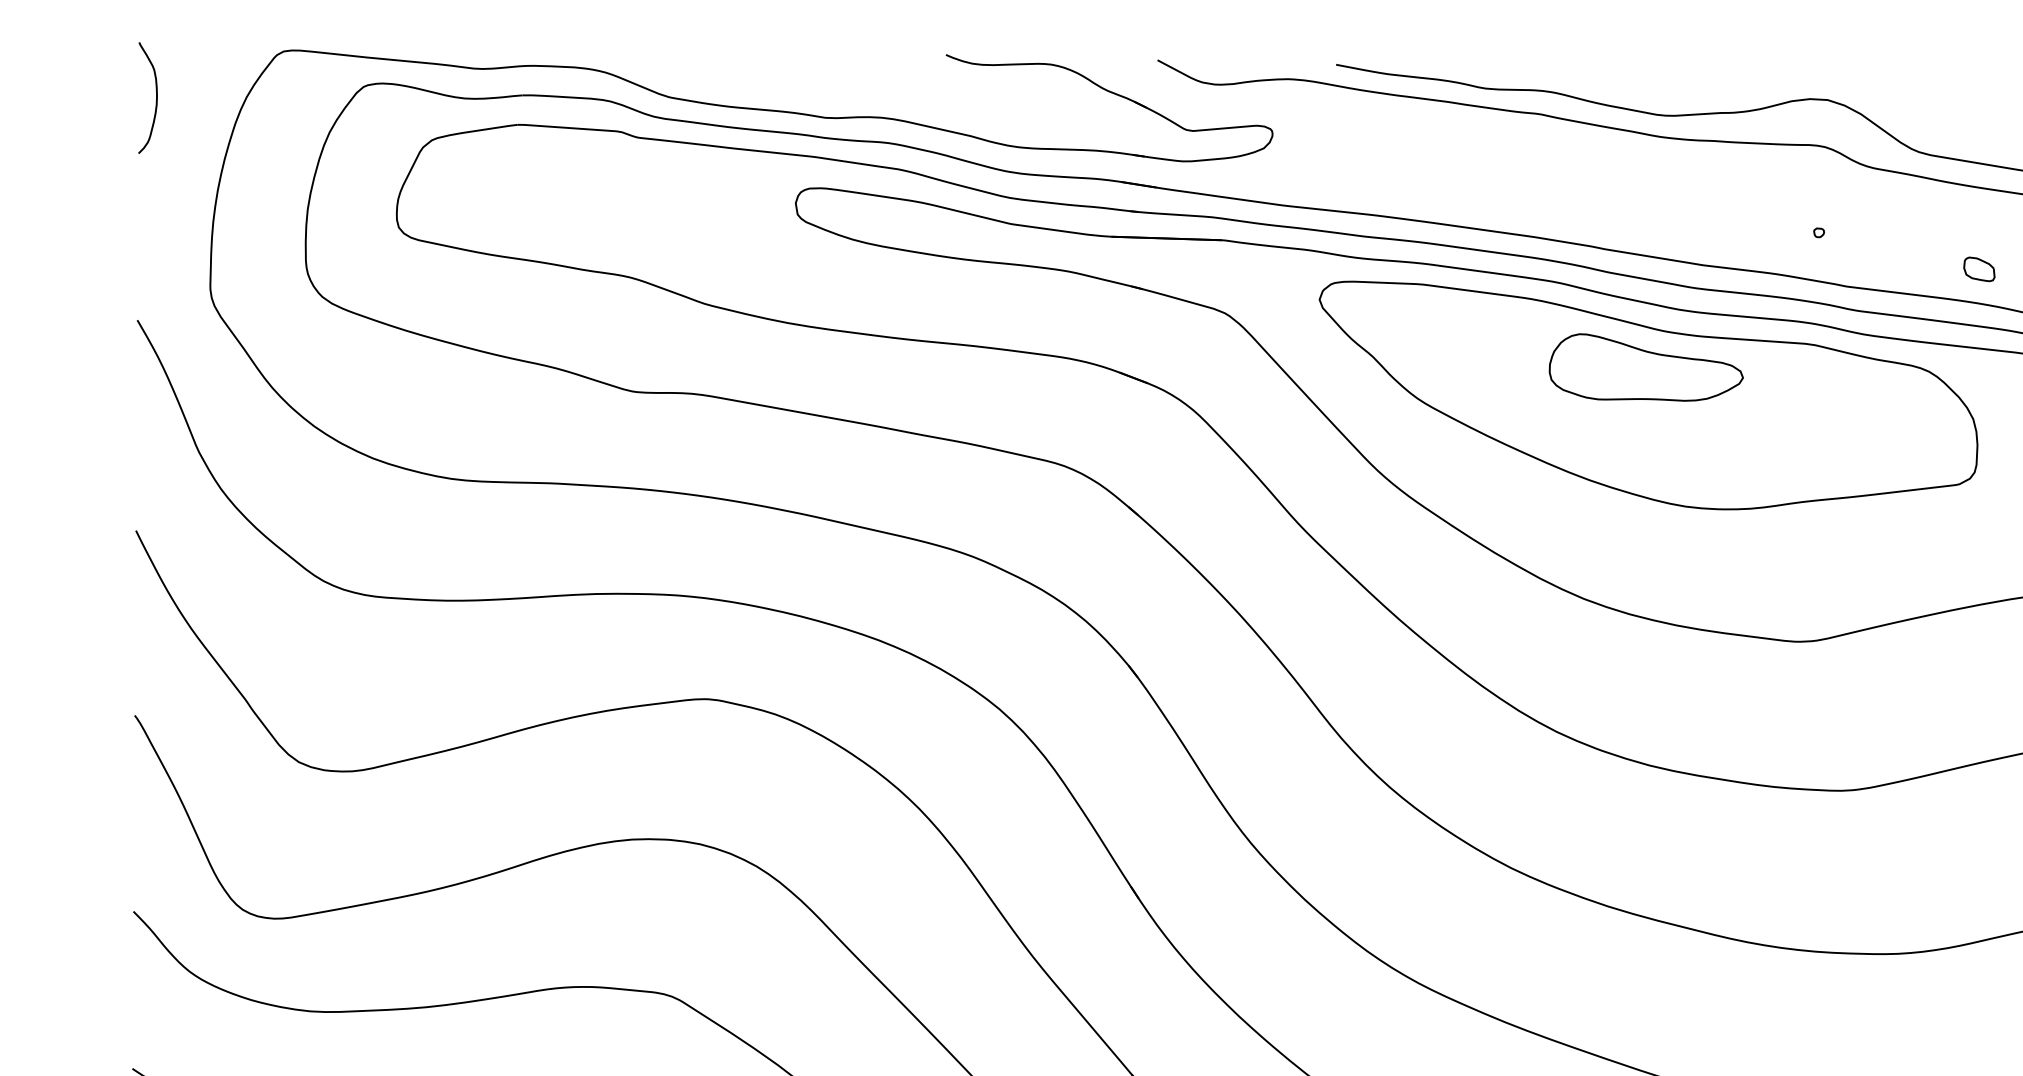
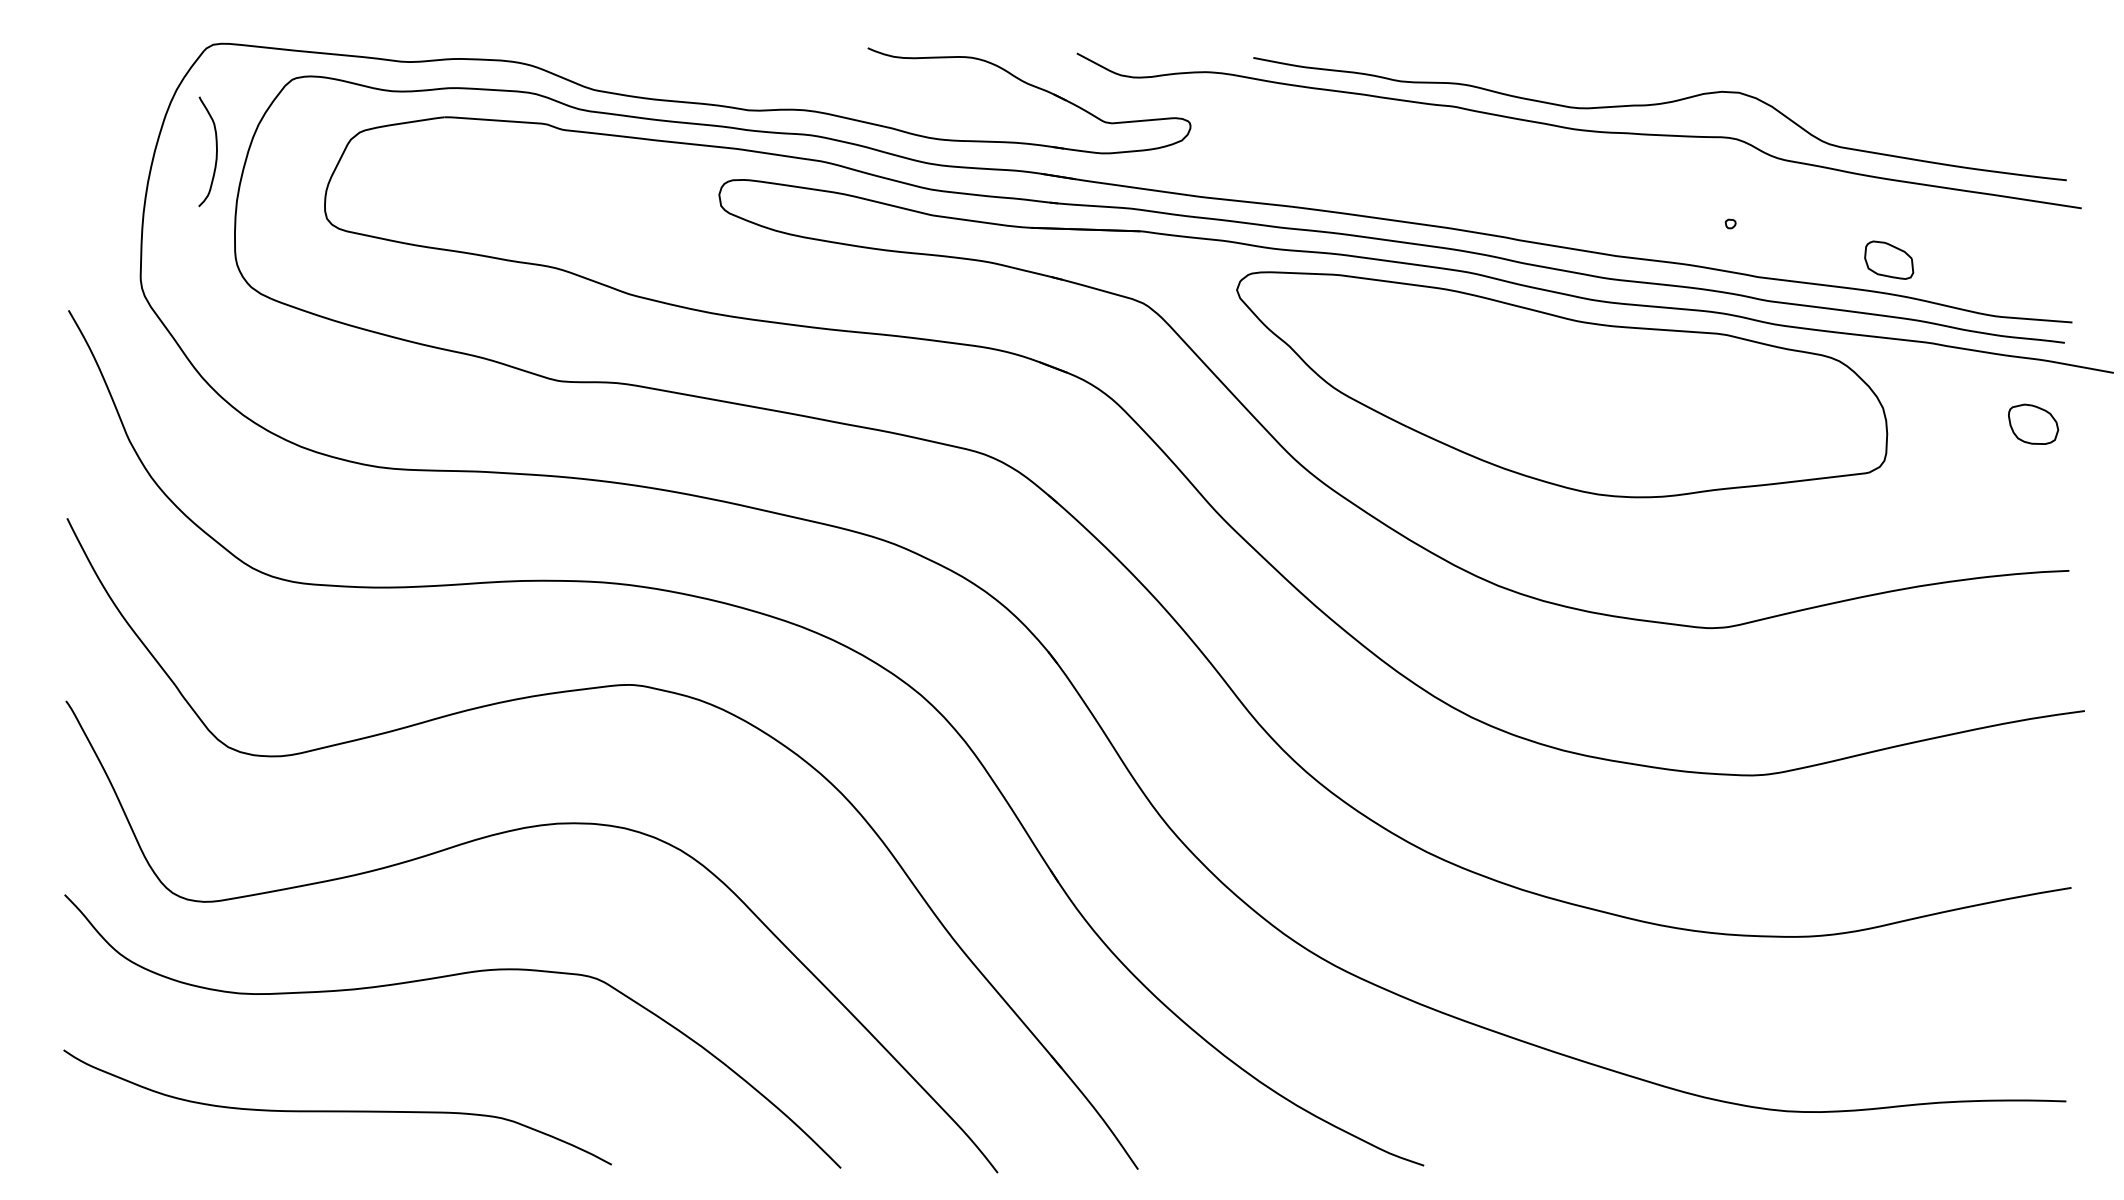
curve: (155, 100) -> (215, 154), moved
part: (1978, 268) -> (1888, 259), size x1.6
part: (1645, 366) -> (1559, 356), removed

